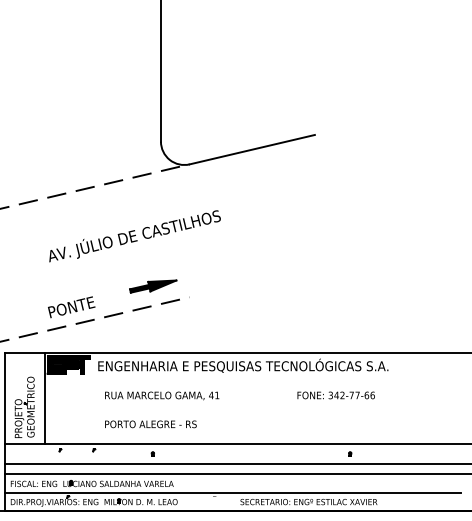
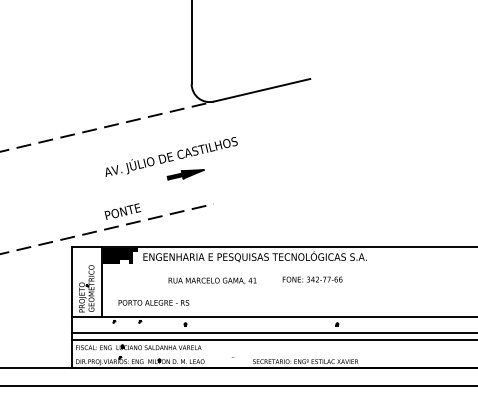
part: (152, 286) -> (185, 174), moved
text: (162, 395) -> (212, 280), moved
text: (336, 395) -> (312, 279), moved
text: (150, 423) -> (153, 302), moved
line: (232, 492) -> (246, 354), removed

